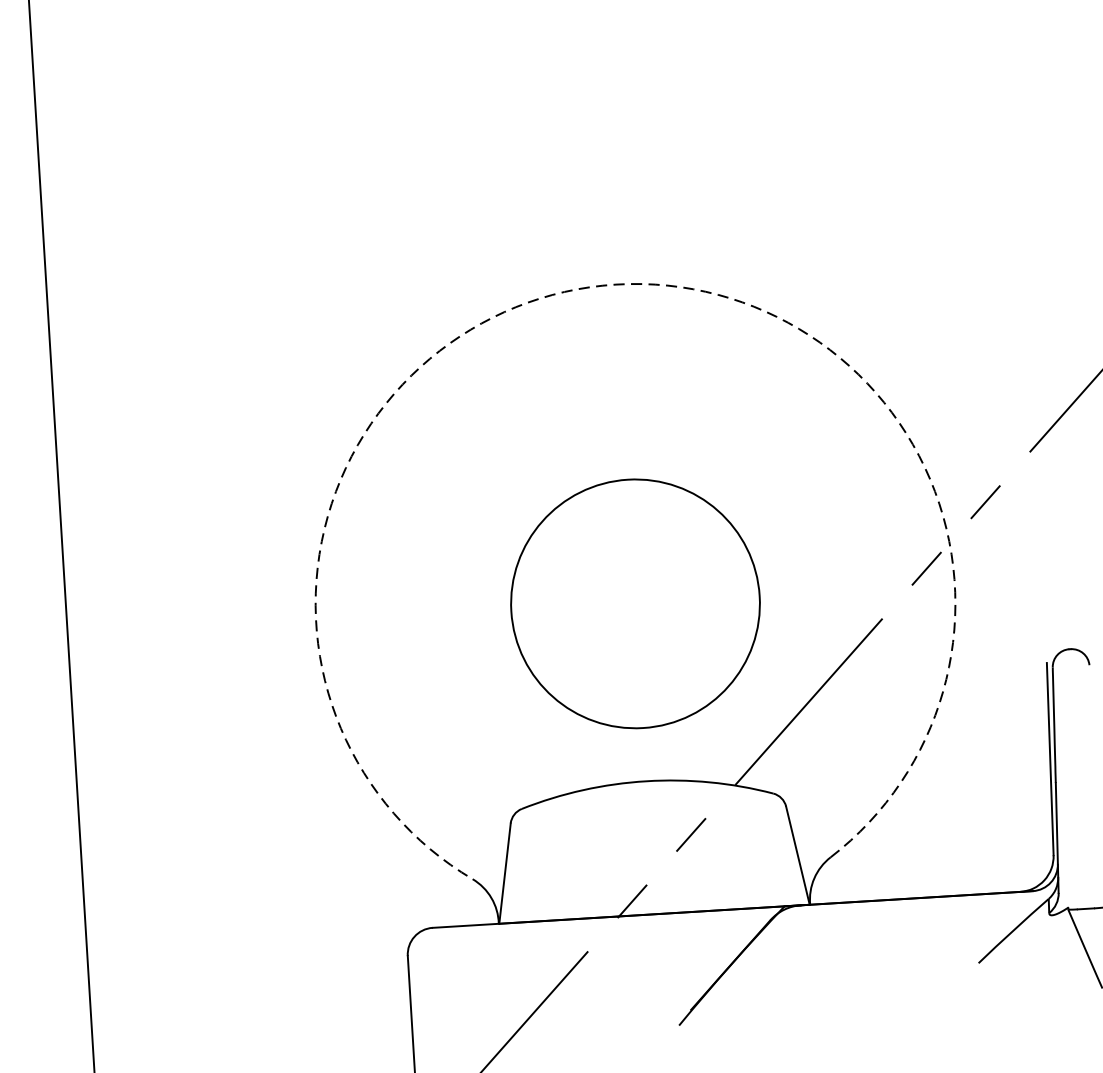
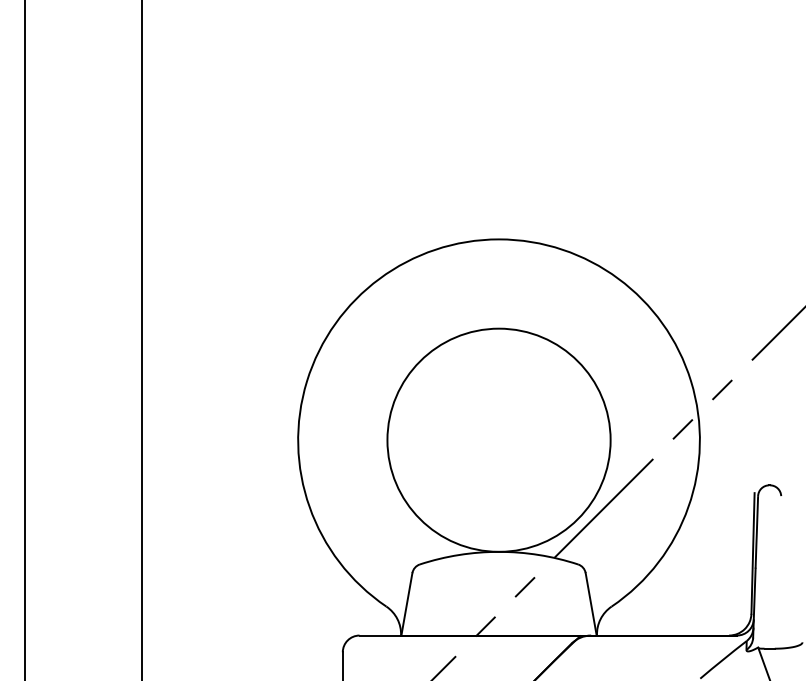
arc: (616, 284) -> (499, 239), dashed -> solid
circle: (634, 602) -> (498, 439), size x1.43

